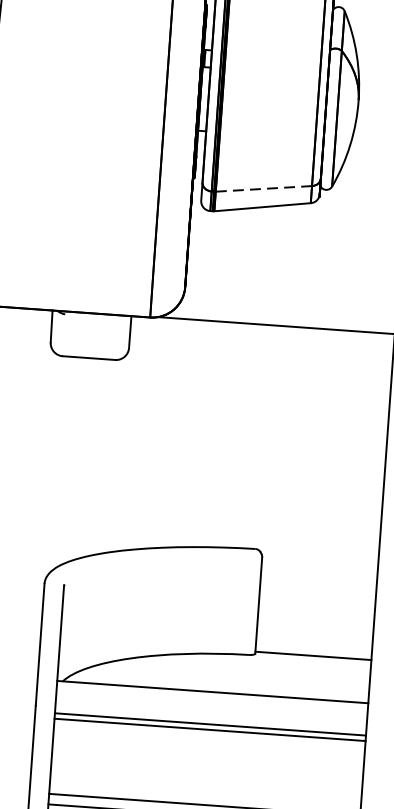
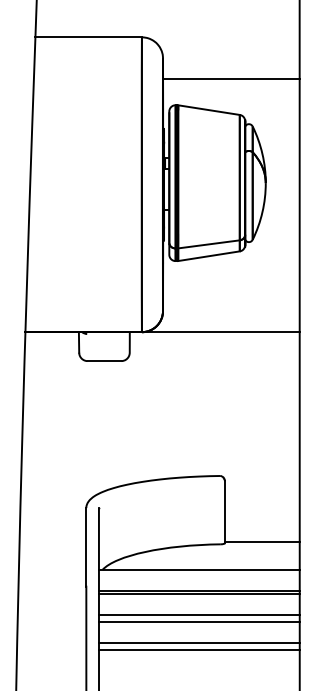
line: (263, 189) -> (208, 244), dashed -> solid
line: (207, 762) -> (199, 615), added
line: (207, 772) -> (199, 621), added

